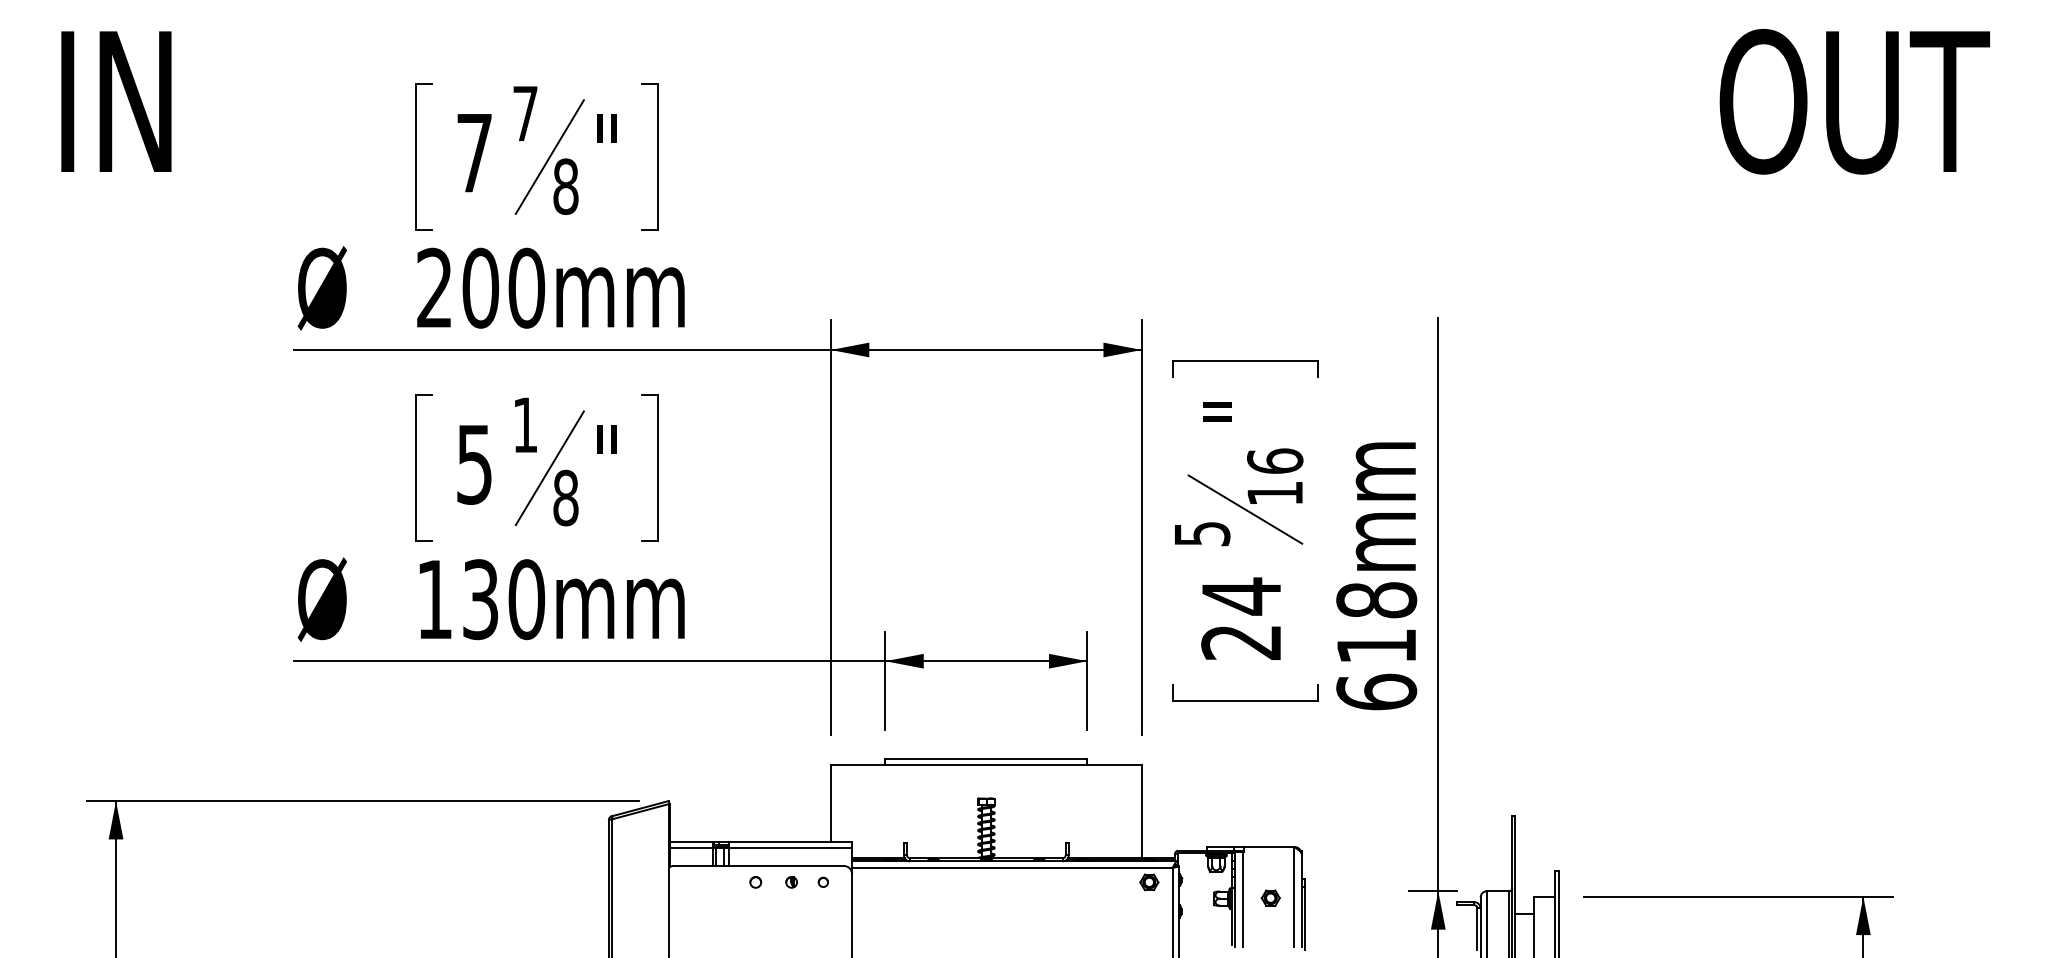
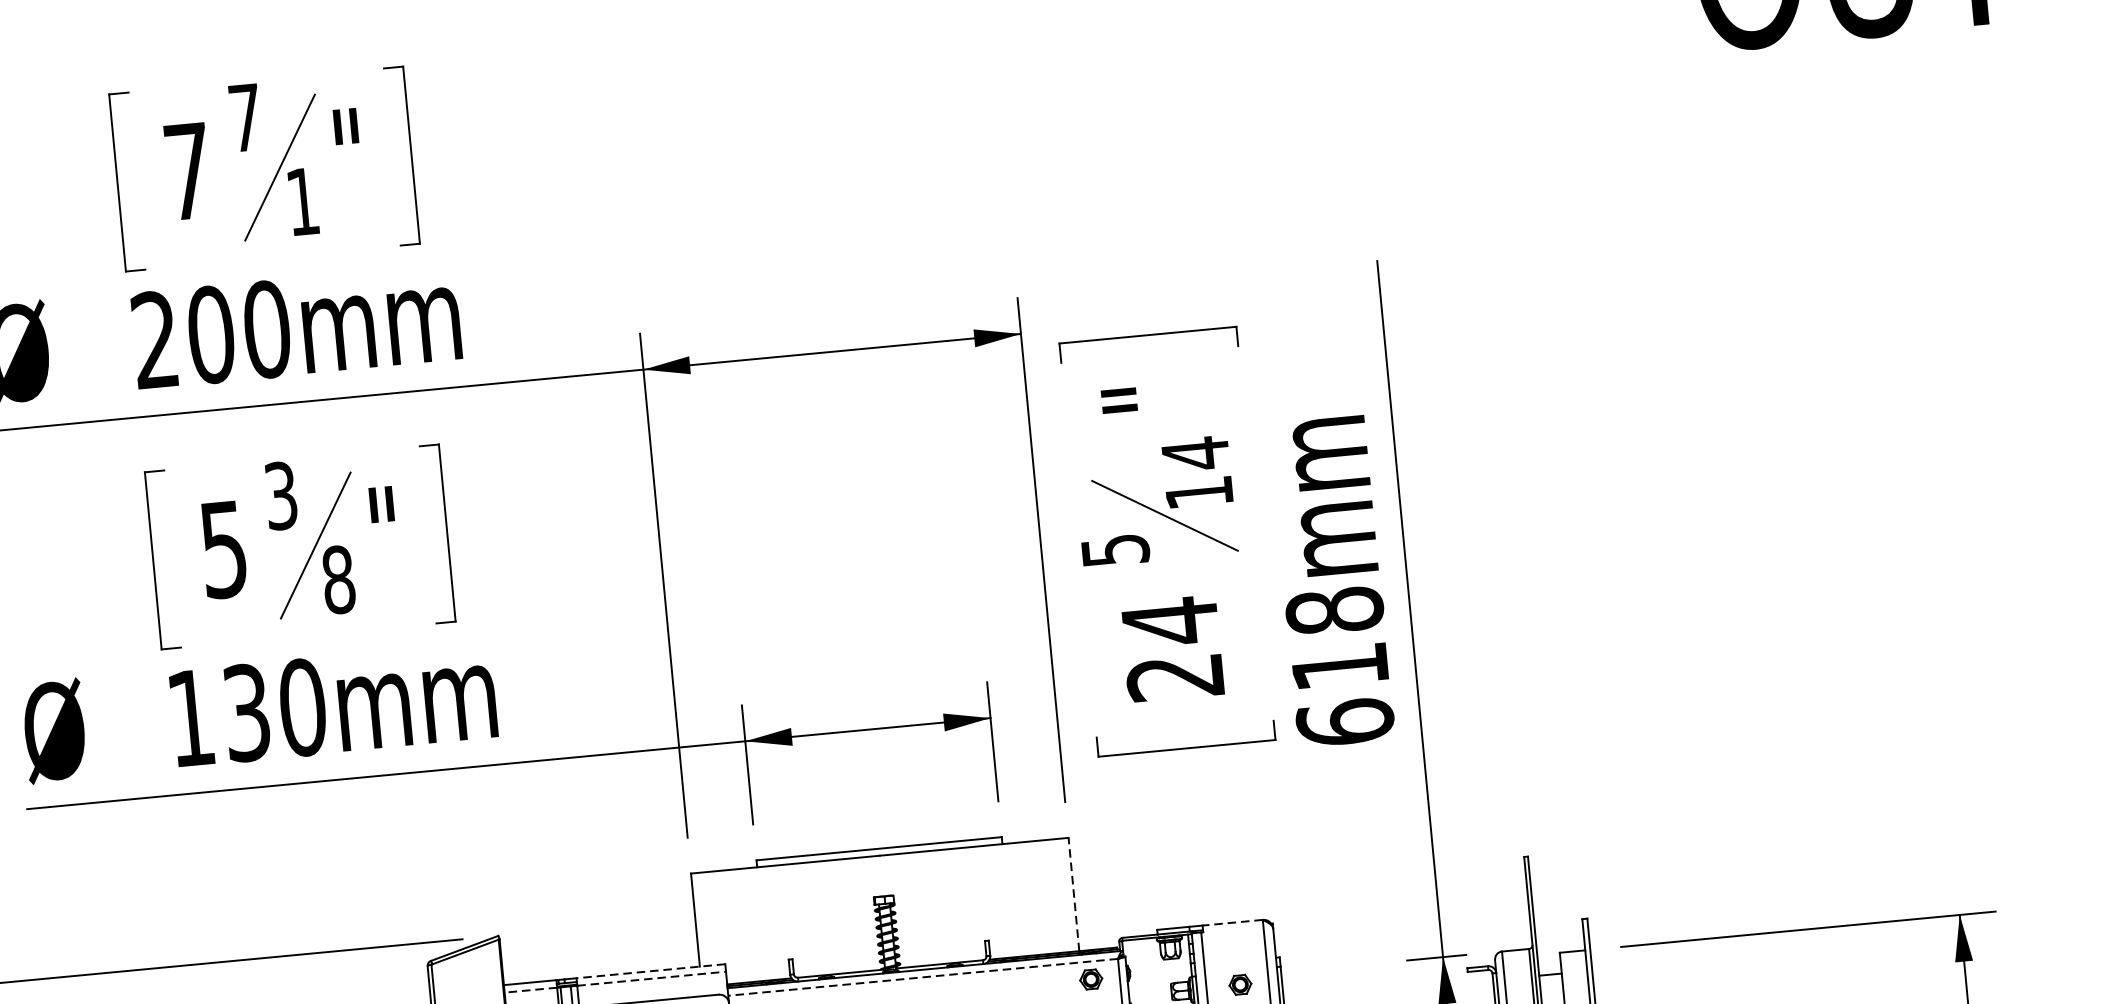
text: (565, 186) -> (302, 201), 8 -> 1
text: (525, 424) -> (281, 495), 1 -> 3
text: (1274, 461) -> (1194, 454), 16 -> 14
line: (1141, 811) -> (1073, 894), solid -> dashed
line: (790, 841) -> (650, 971), solid -> dashed
line: (1269, 846) -> (1232, 922), solid -> dashed
line: (691, 847) -> (531, 989), solid -> dashed
line: (791, 847) -> (652, 978), solid -> dashed
line: (1011, 867) -> (922, 977), solid -> dashed

